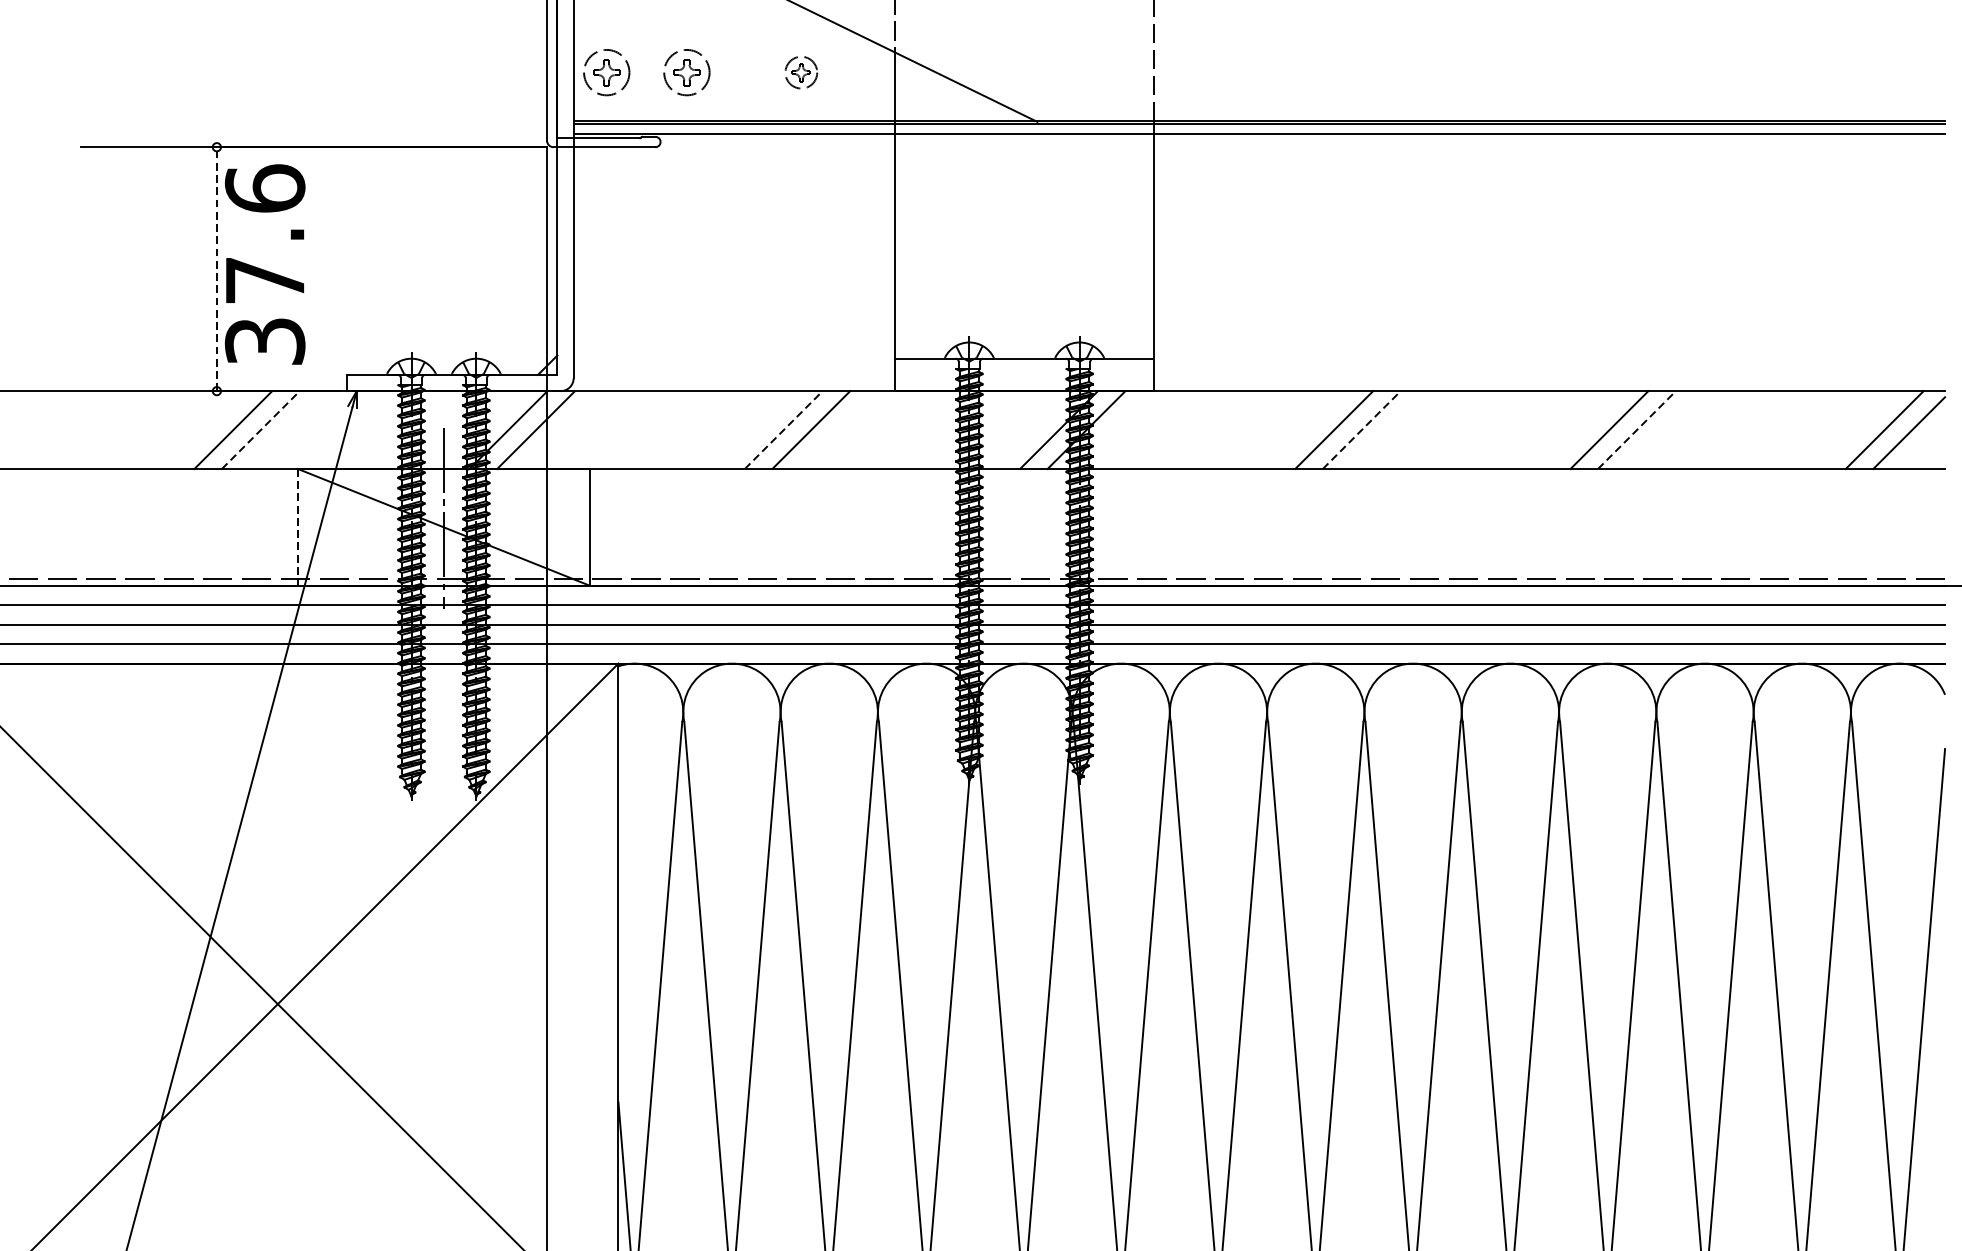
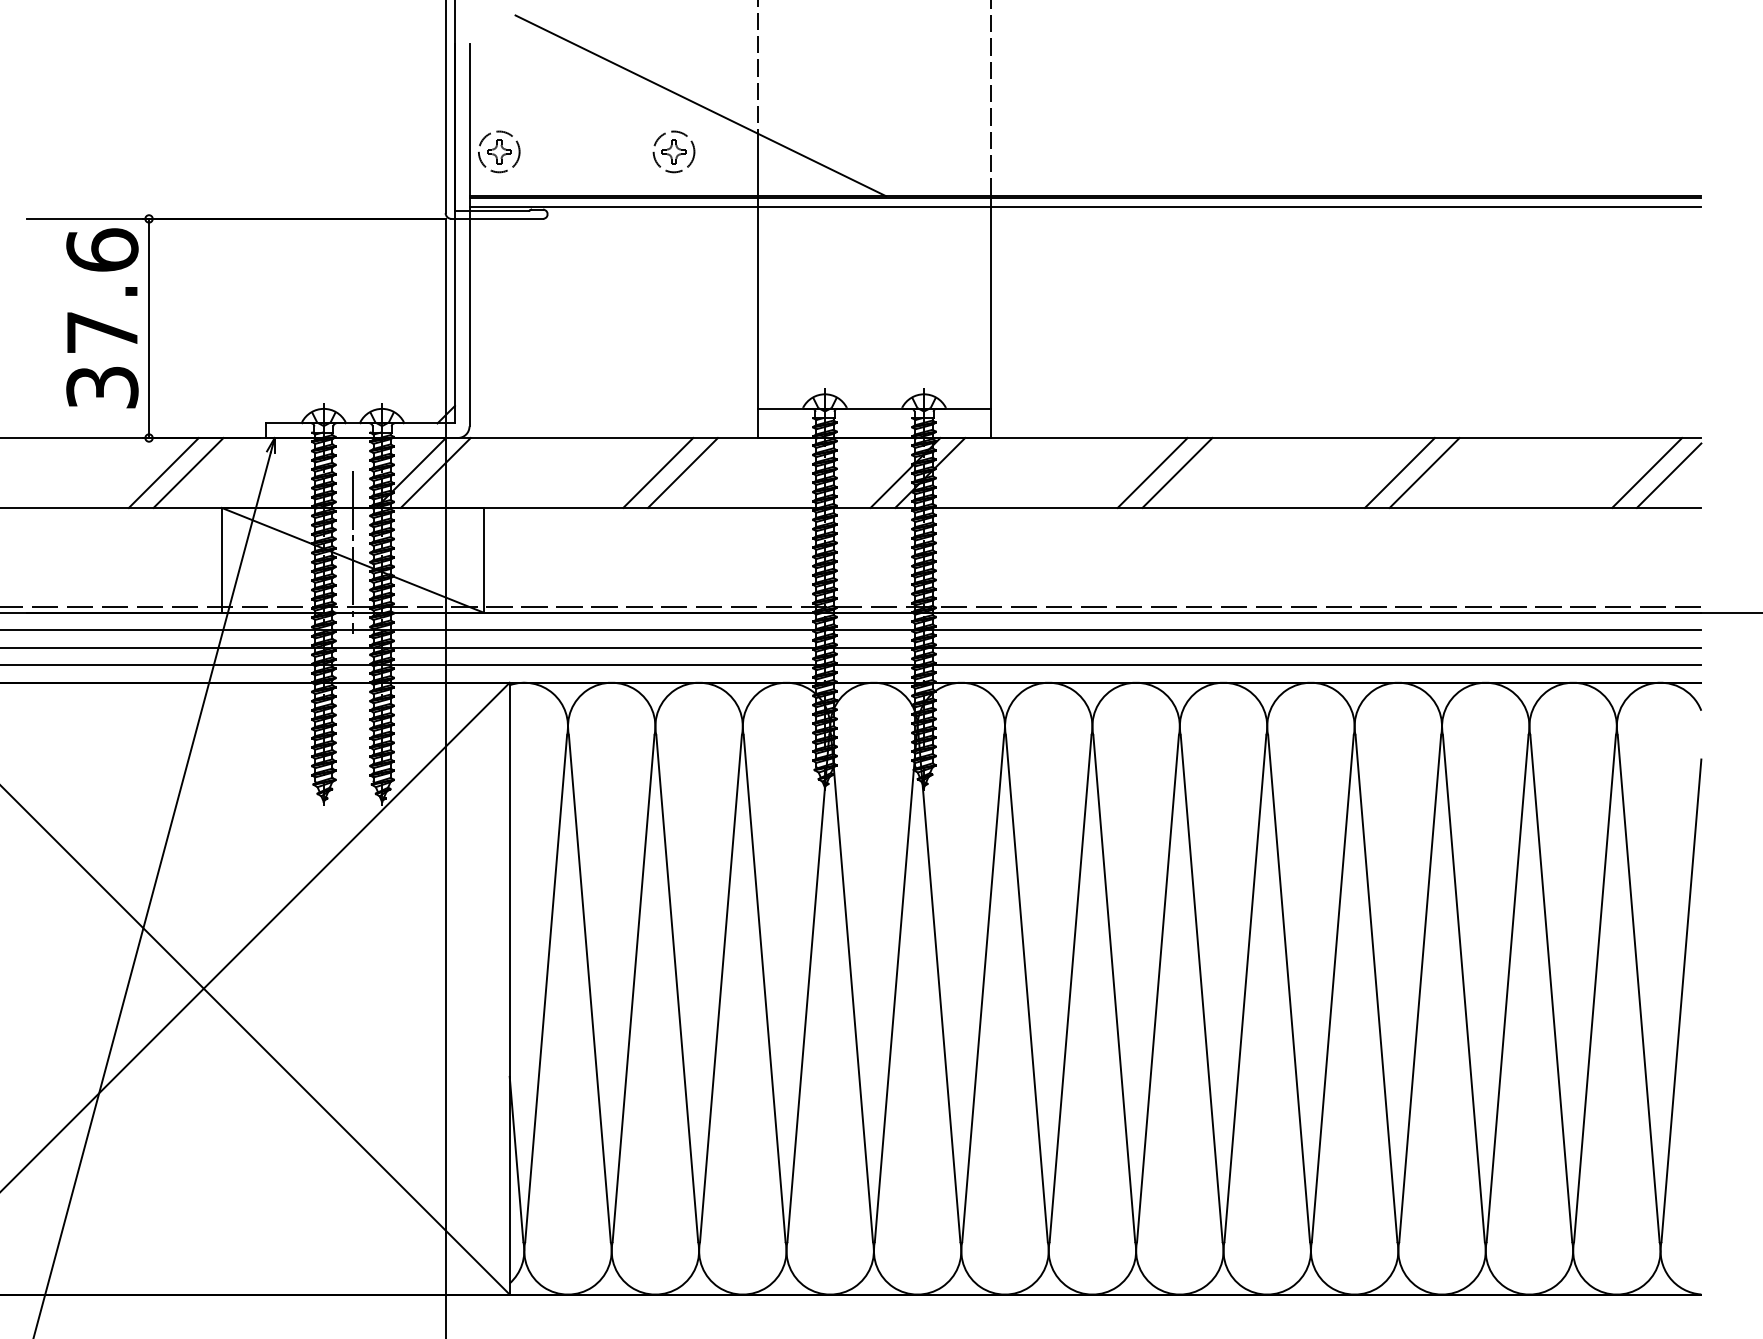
part: (687, 72) -> (571, 151), removed
part: (800, 72) -> (673, 151), size x1.43
text: (265, 264) -> (102, 318), moved
line: (217, 269) -> (149, 328), dashed -> solid
line: (260, 429) -> (188, 472), dashed -> solid
line: (784, 429) -> (658, 472), dashed -> solid
line: (1361, 429) -> (1177, 472), dashed -> solid
line: (1636, 429) -> (1424, 472), dashed -> solid
line: (297, 527) -> (221, 560), dashed -> solid

